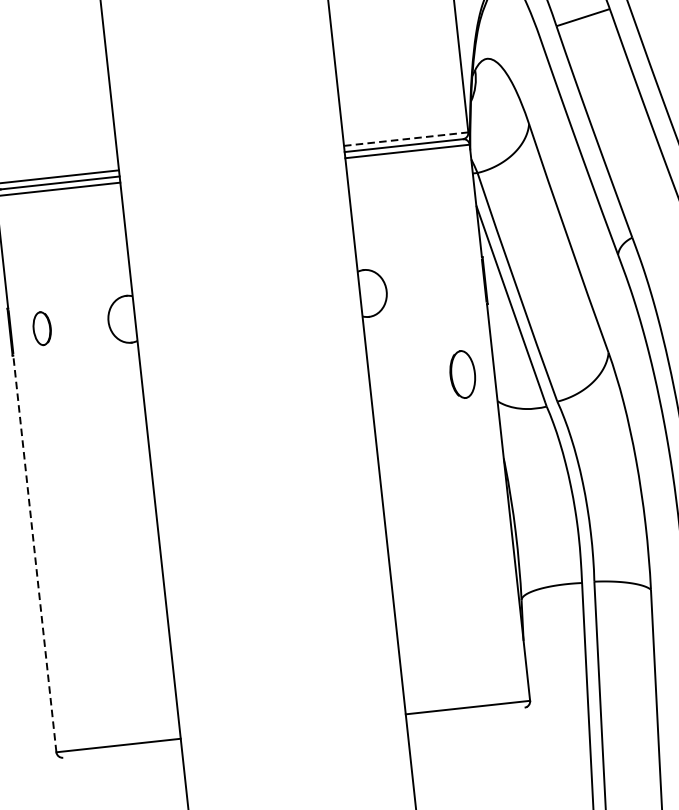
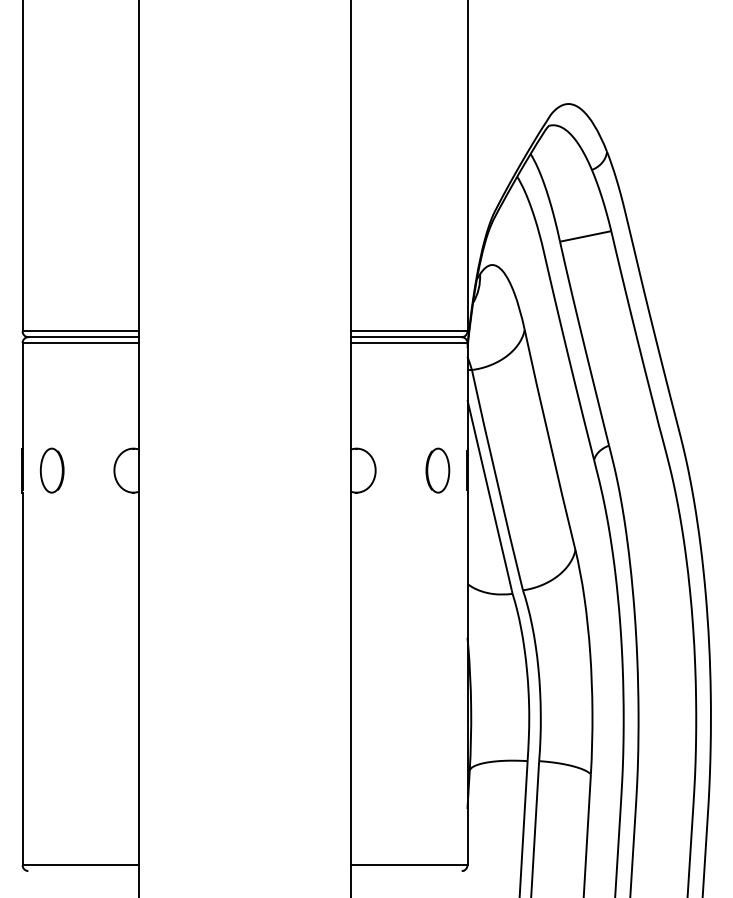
line: (406, 139) -> (409, 331), dashed -> solid
part: (41, 328) -> (51, 470), size x1.43
part: (462, 374) -> (437, 470), moved
line: (34, 553) -> (22, 678), dashed -> solid

